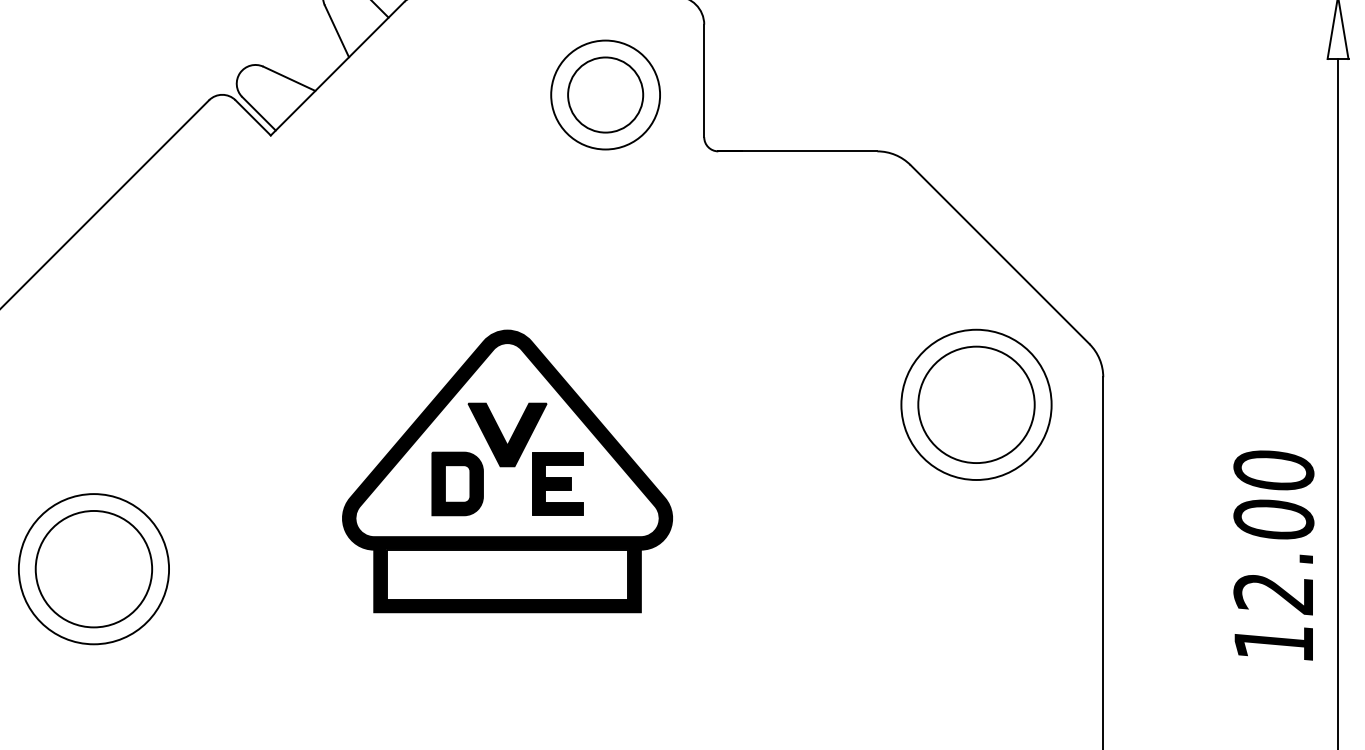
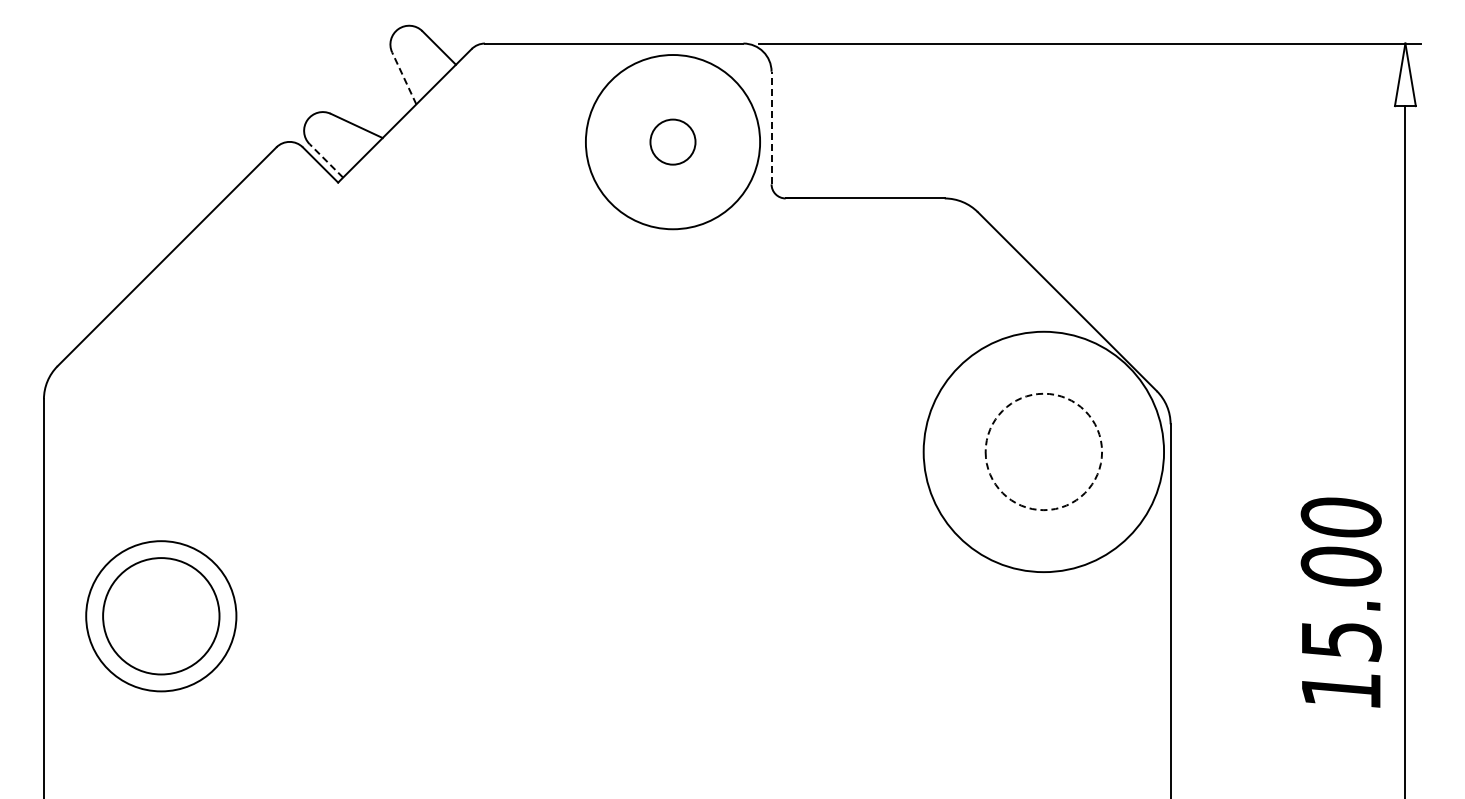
line: (337, 31) -> (404, 78), solid -> dashed
line: (704, 80) -> (771, 127), solid -> dashed
circle: (605, 94) -> (672, 141), size x0.6
circle: (605, 94) -> (672, 141), size x1.6
line: (259, 113) -> (326, 160), solid -> dashed
circle: (976, 404) -> (1043, 451), size x1.6
circle: (976, 404) -> (1043, 451), solid -> dashed
part: (507, 471) -> (574, 518), removed
text: (1273, 595) -> (1340, 642), 12.00 -> 15.00

